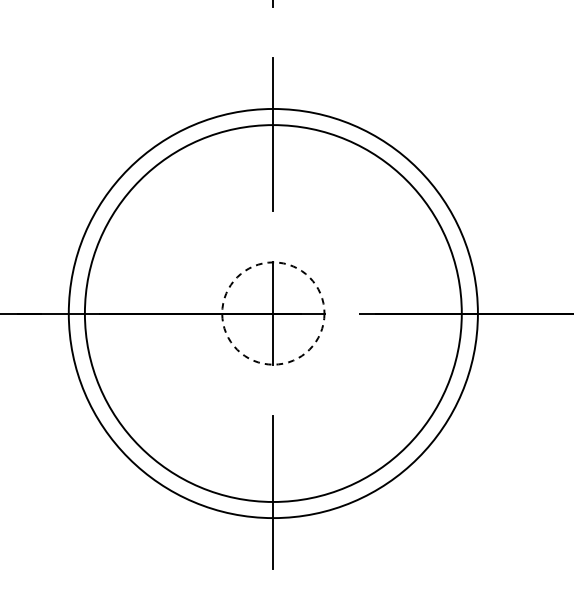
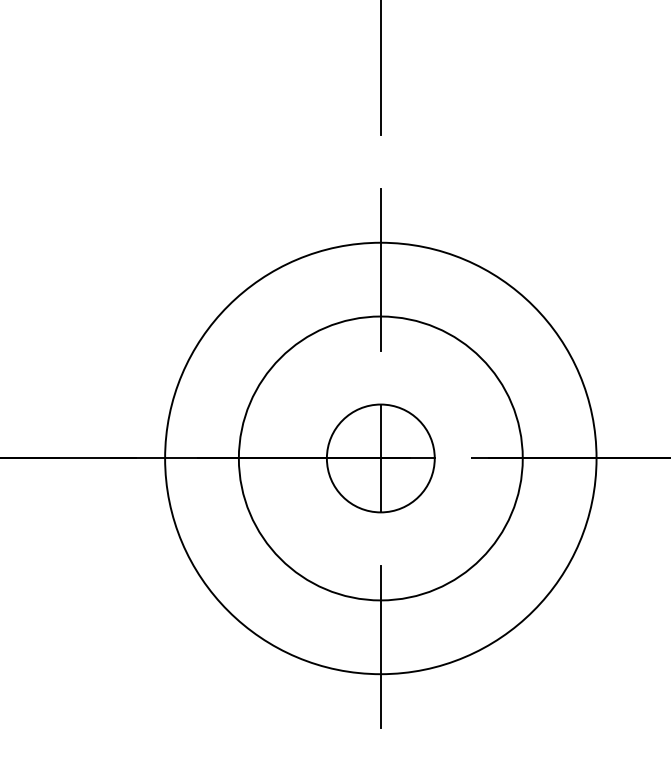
circle: (273, 313) -> (380, 458), dashed -> solid
circle: (273, 313) -> (380, 458), size x0.71

